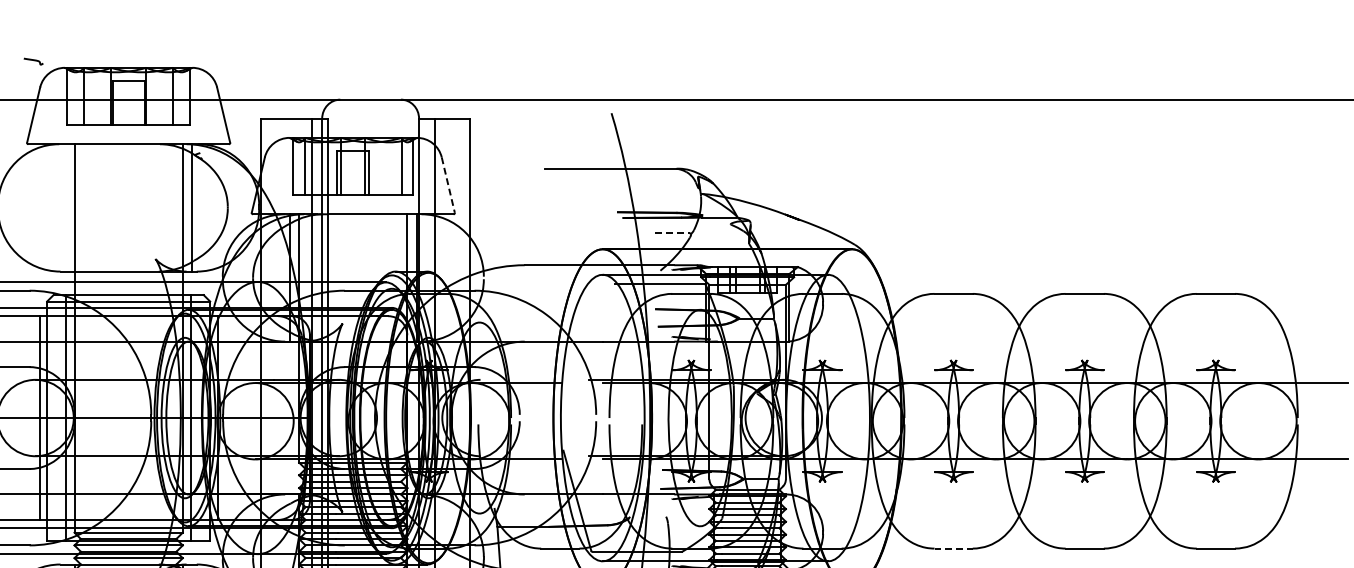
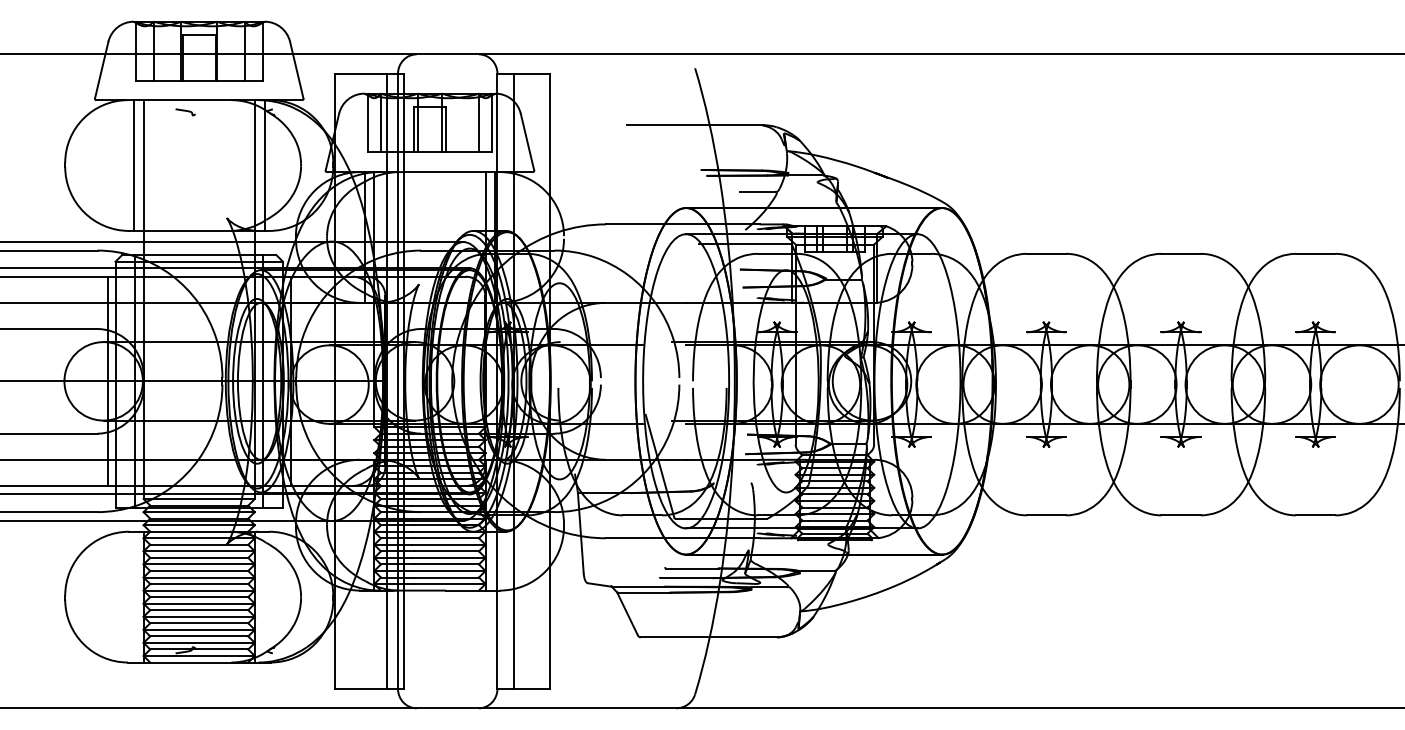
curve: (33, 60) -> (185, 111), moved
line: (448, 185) -> (527, 142), dashed -> solid
line: (64, 207) -> (133, 165), added
line: (672, 233) -> (757, 191), dashed -> solid
line: (953, 548) -> (1046, 515), dashed -> solid

